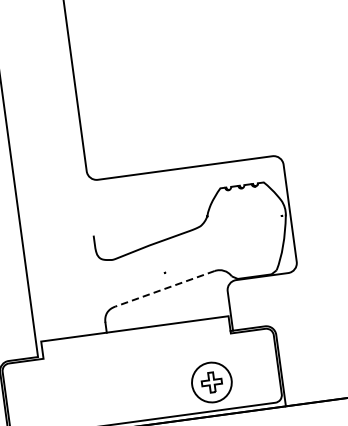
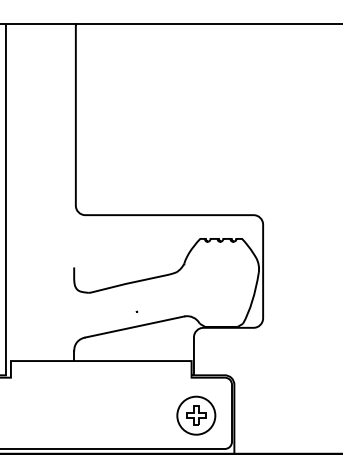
line: (164, 289) -> (134, 327), dashed -> solid
part: (212, 382) -> (196, 415), moved

